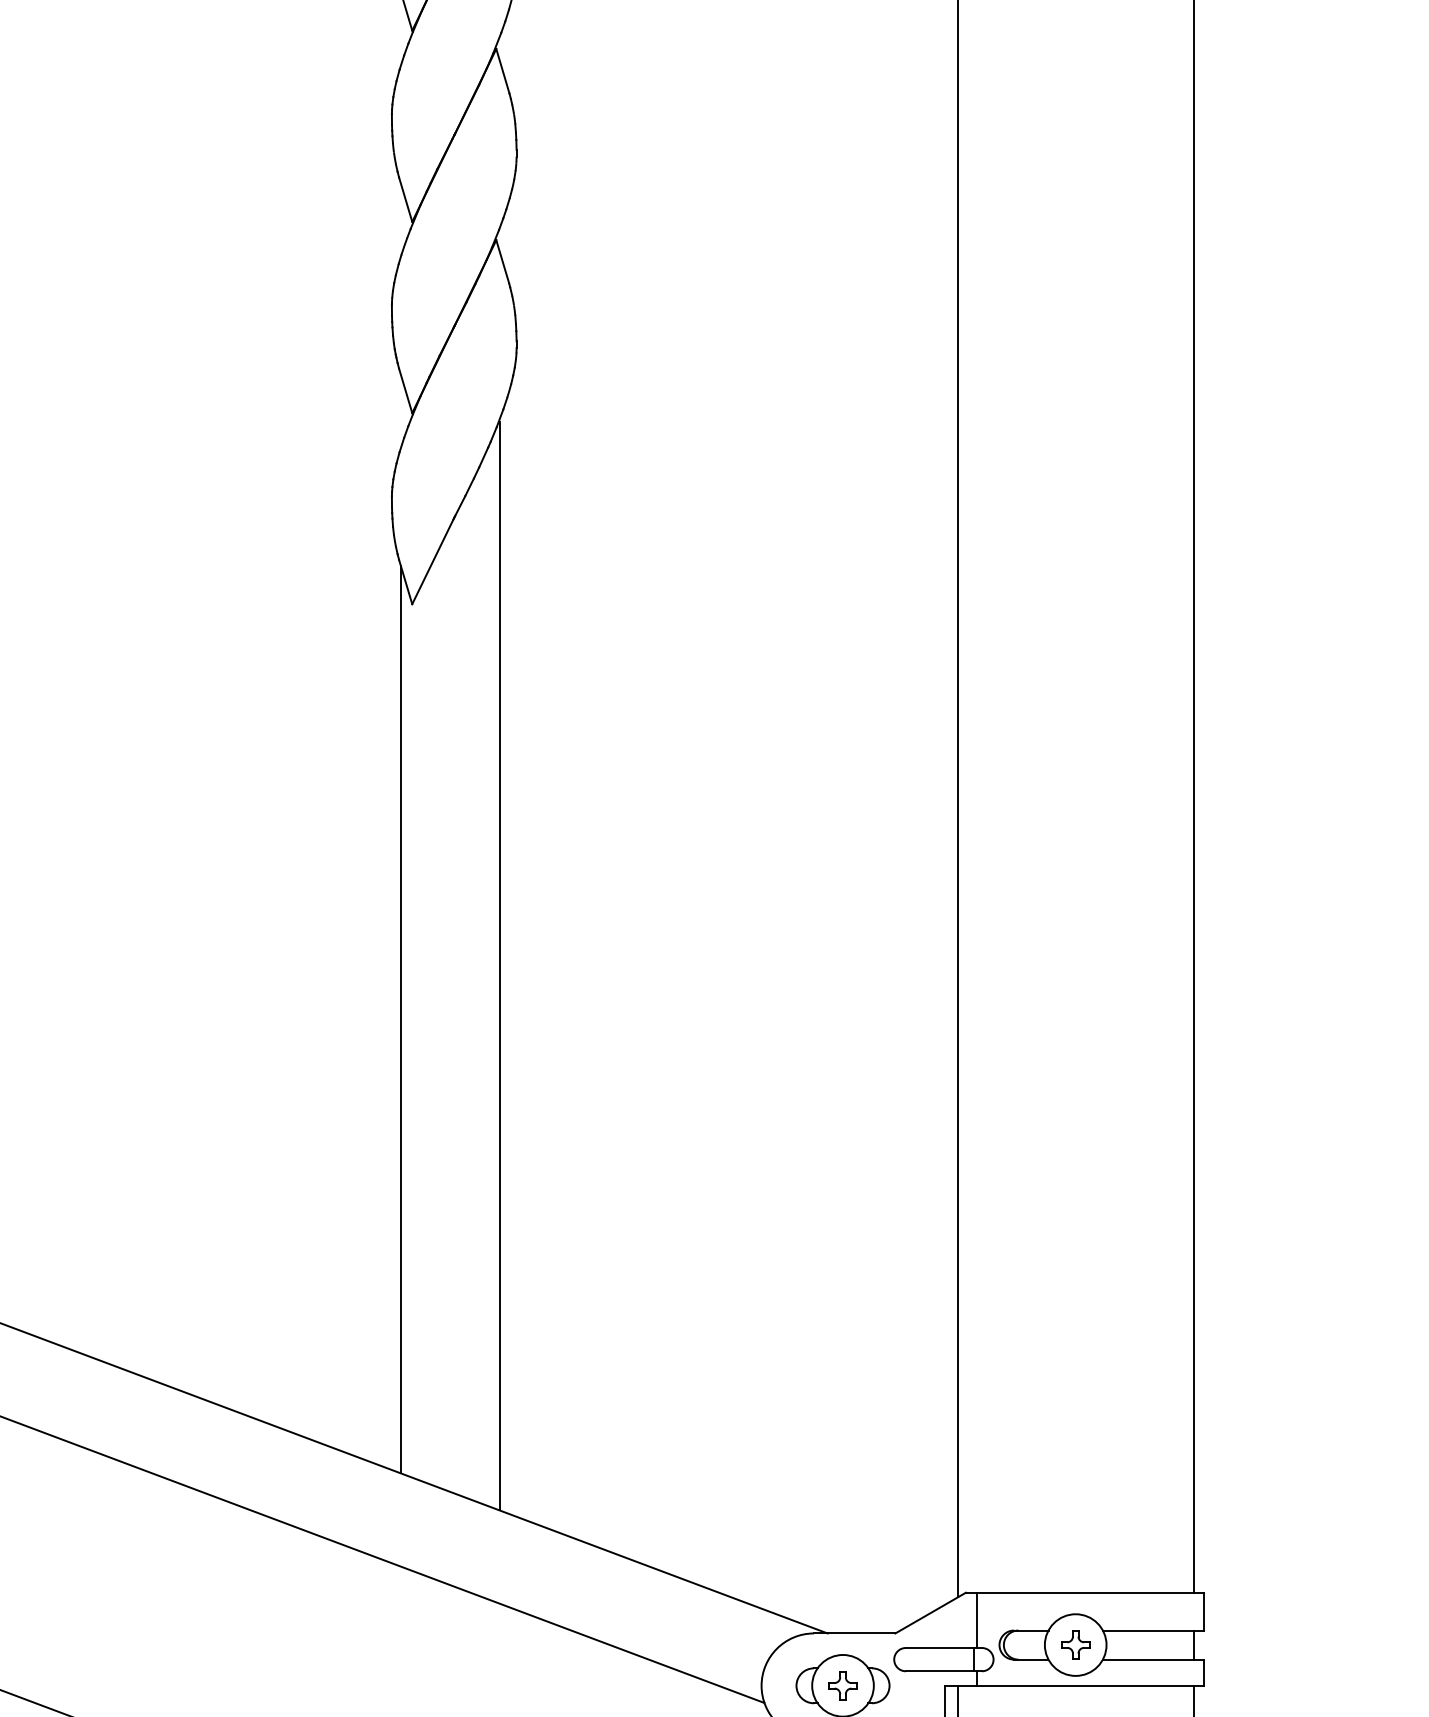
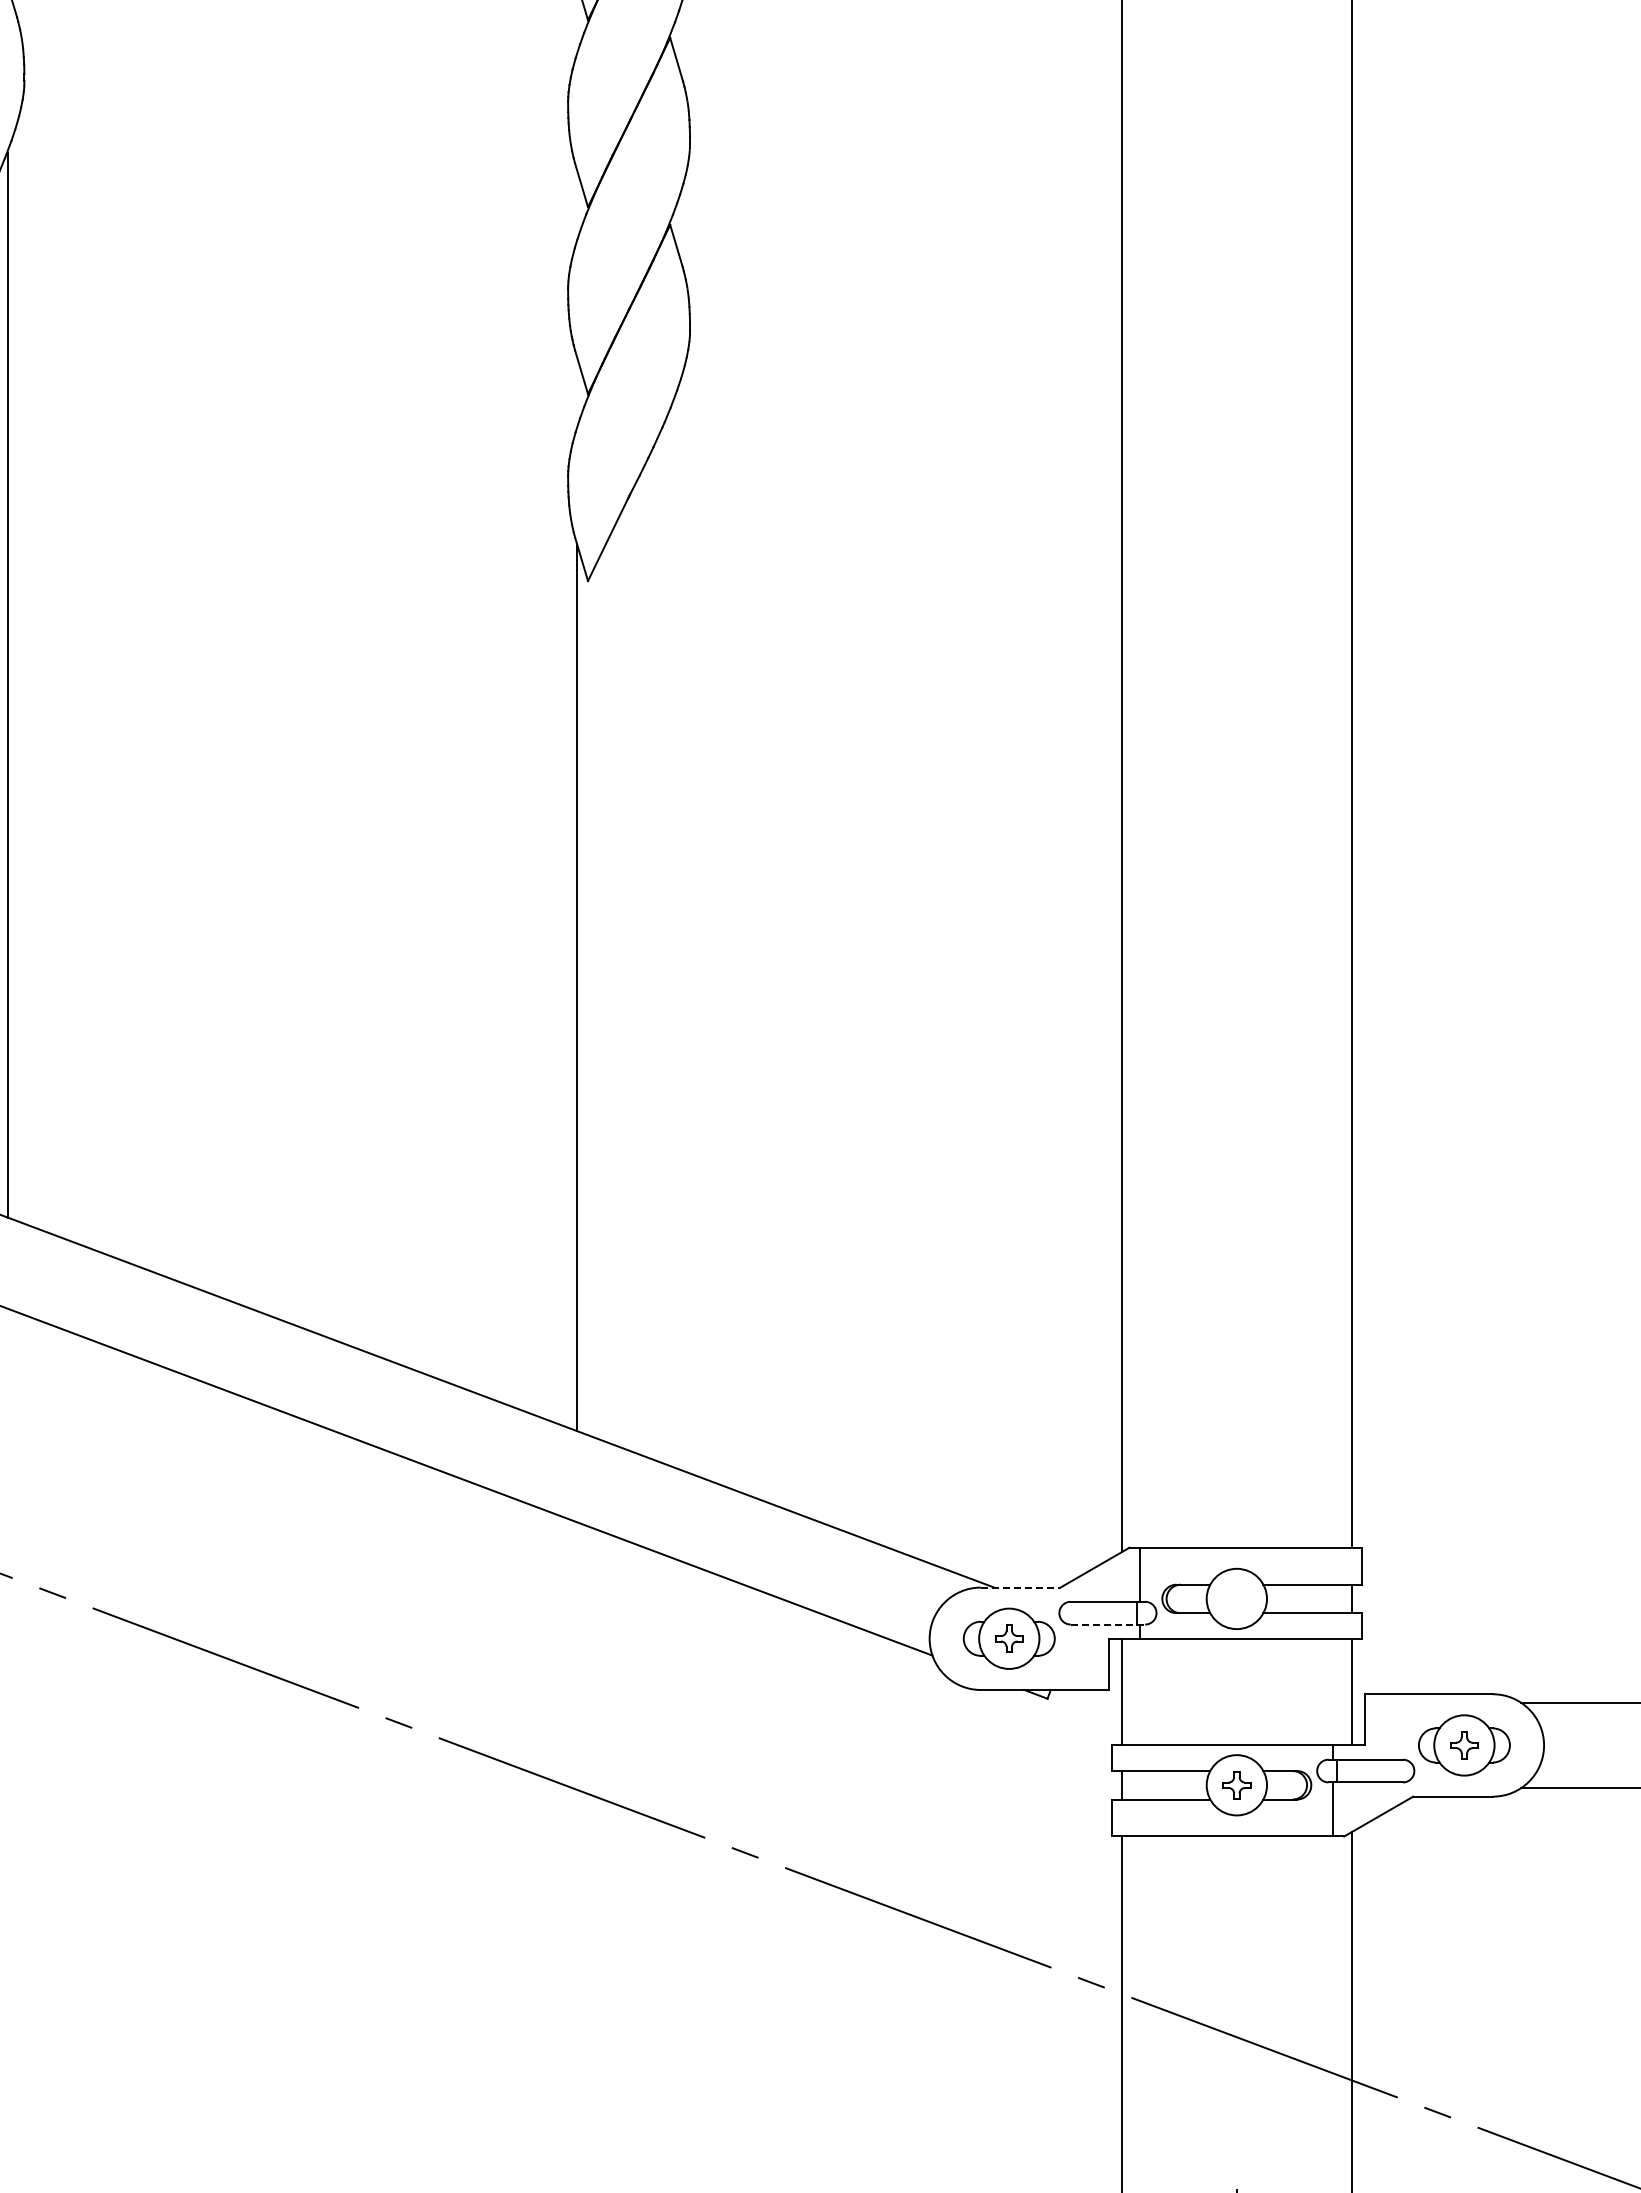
line: (499, 965) -> (673, 934), removed
line: (854, 1633) -> (1020, 1587), solid -> dashed
part: (1075, 1644) -> (1236, 1598), removed
line: (944, 1671) -> (1108, 1624), solid -> dashed

